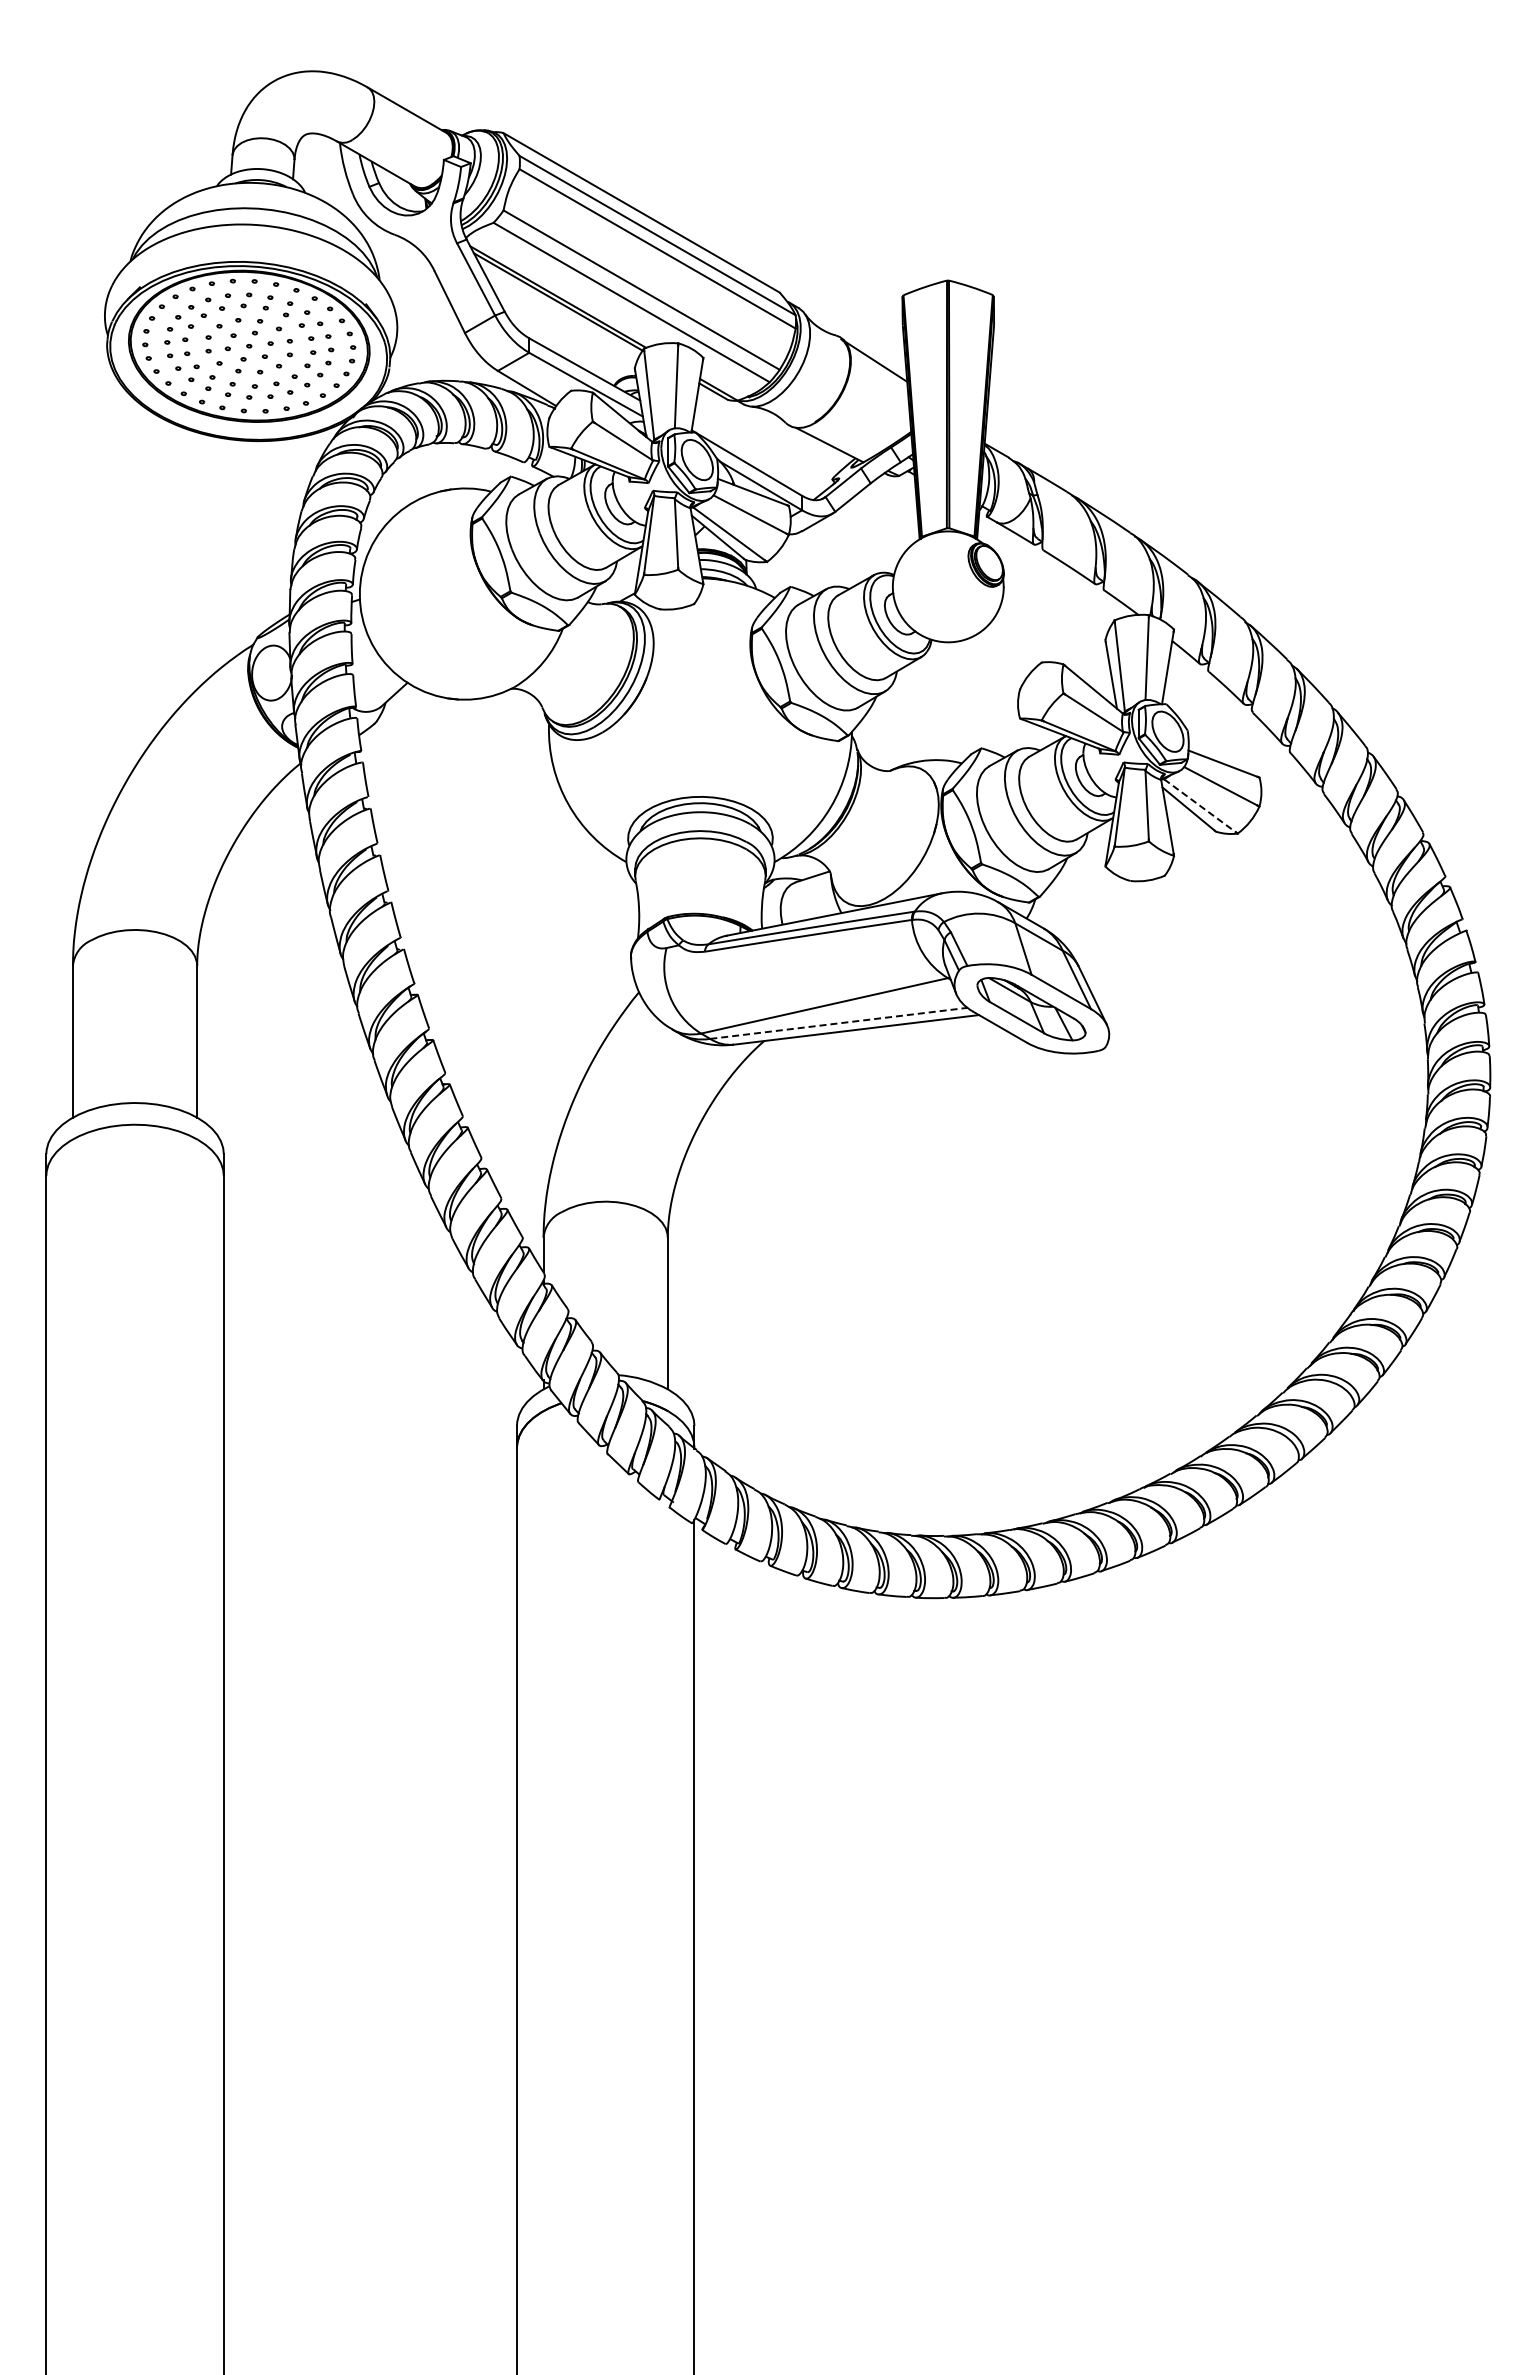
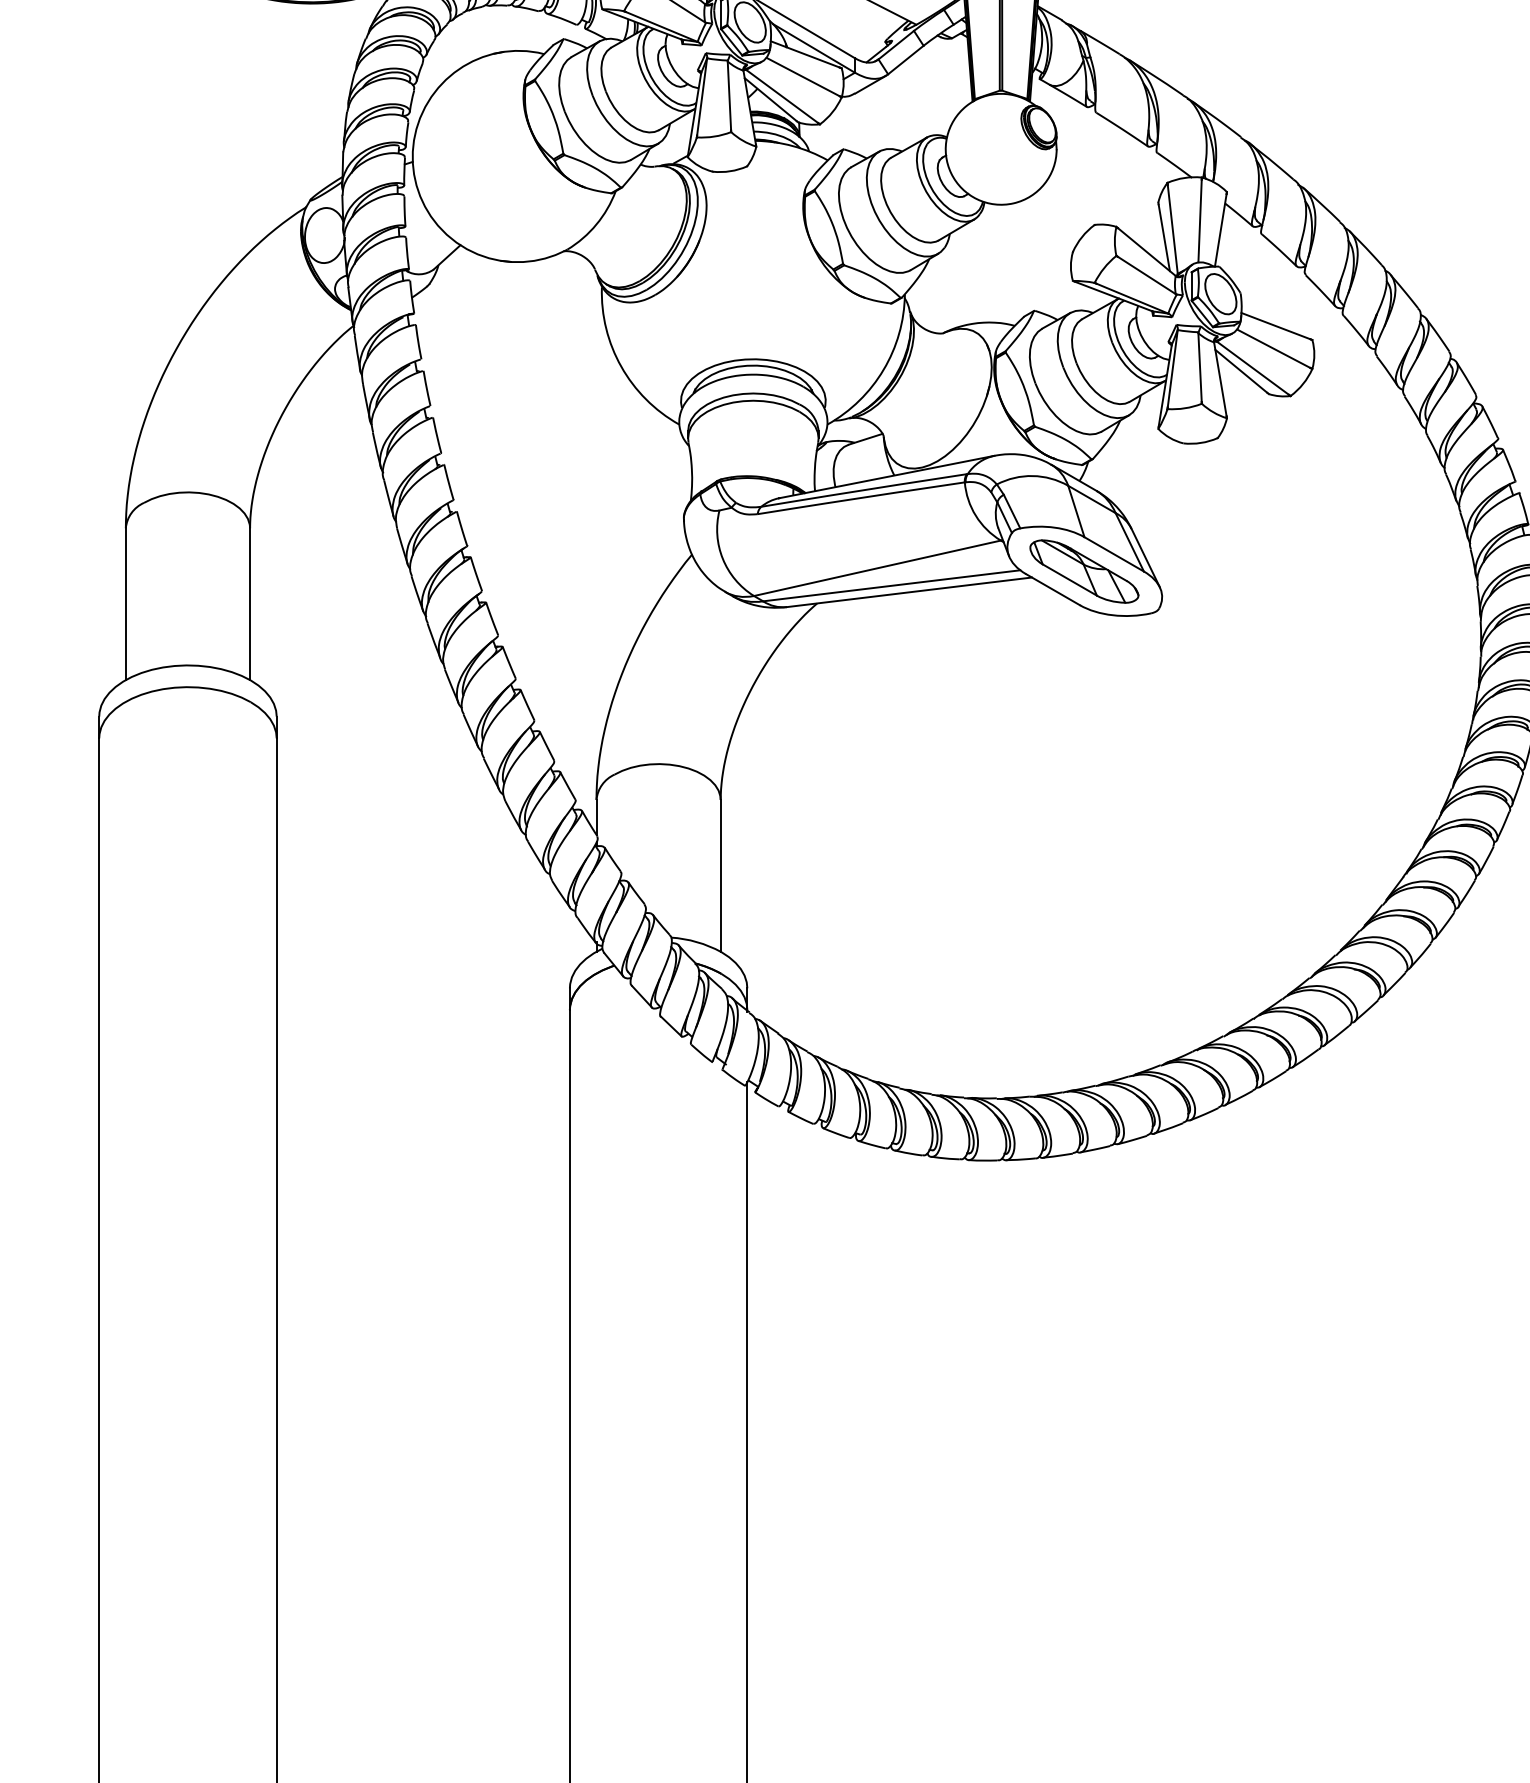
line: (1200, 805) -> (1253, 367), dashed -> solid
line: (839, 1023) -> (892, 585), dashed -> solid

